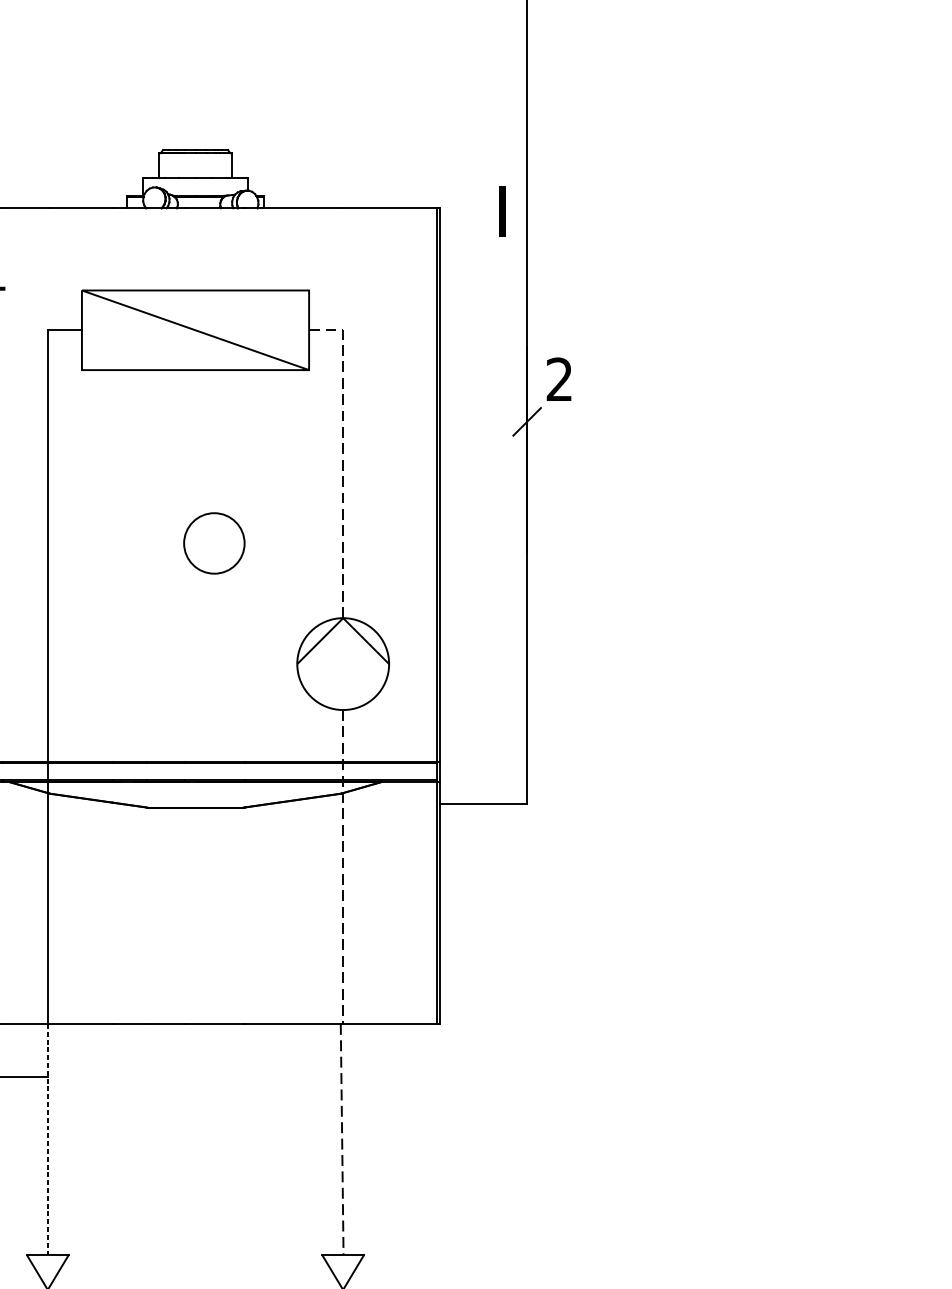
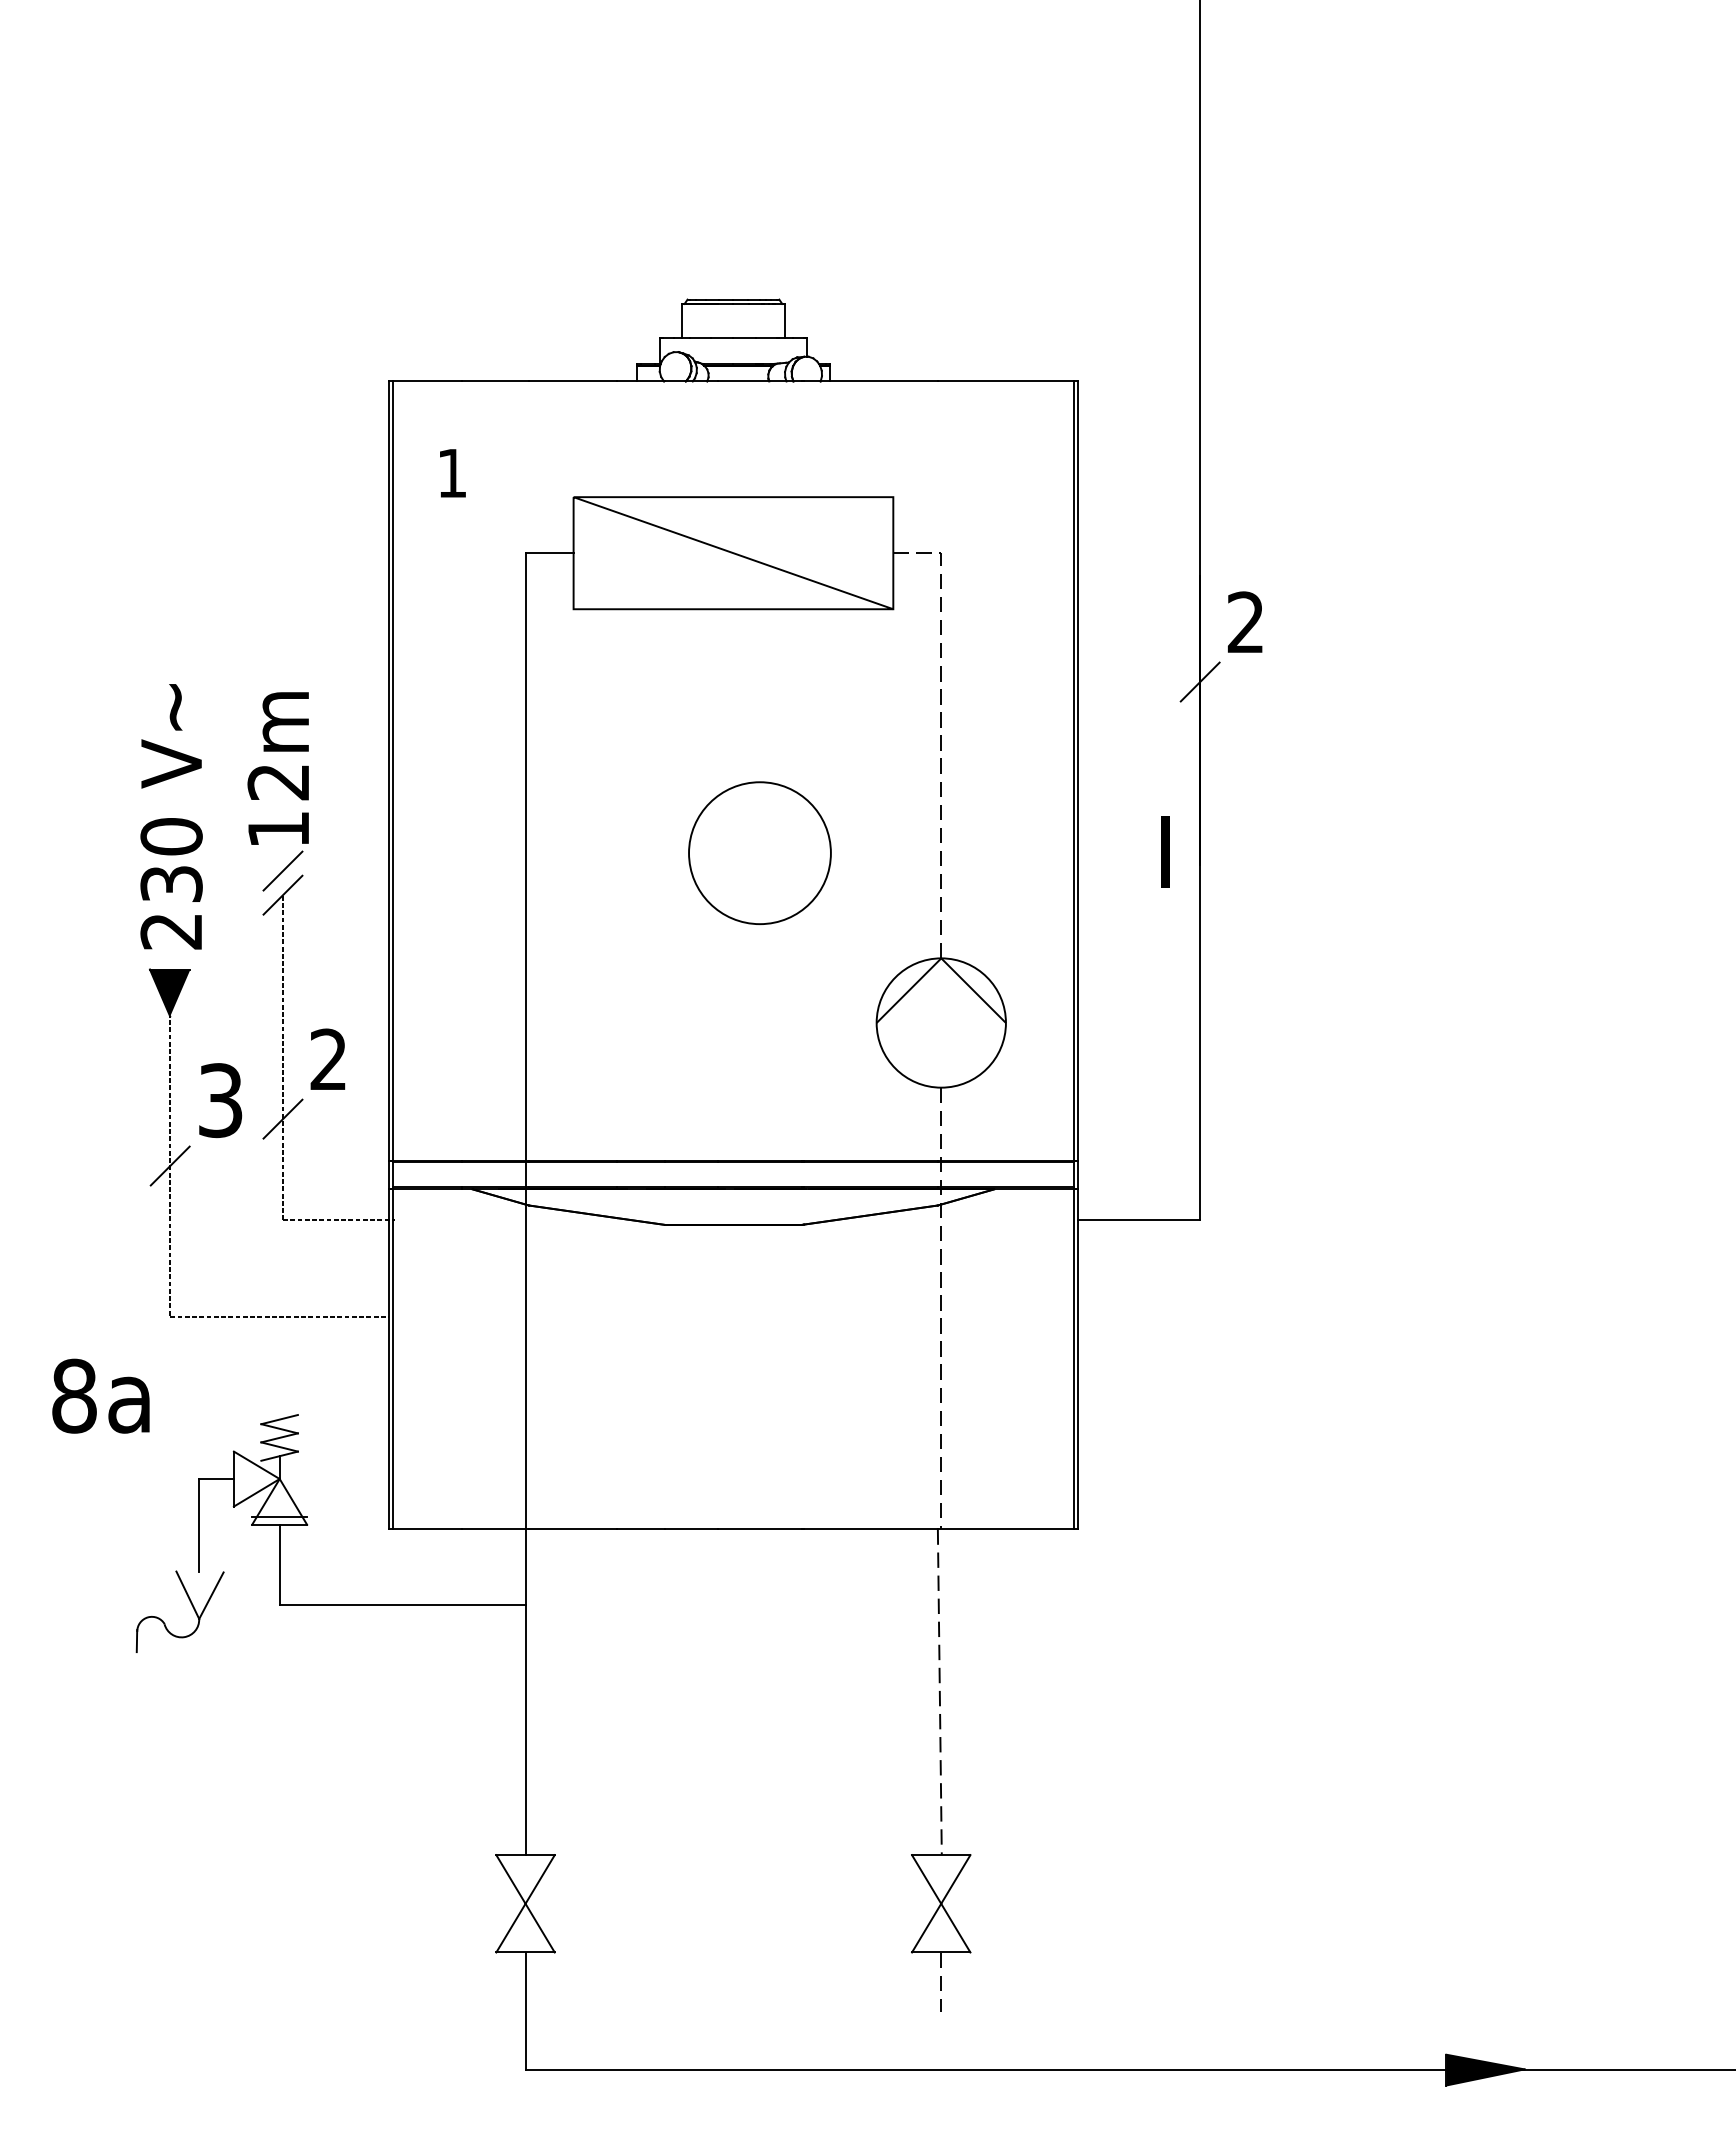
text: (502, 211) -> (1165, 851), moved
circle: (214, 543) -> (759, 853), size x1.67
line: (47, 1139) -> (525, 1692), dashed -> solid

